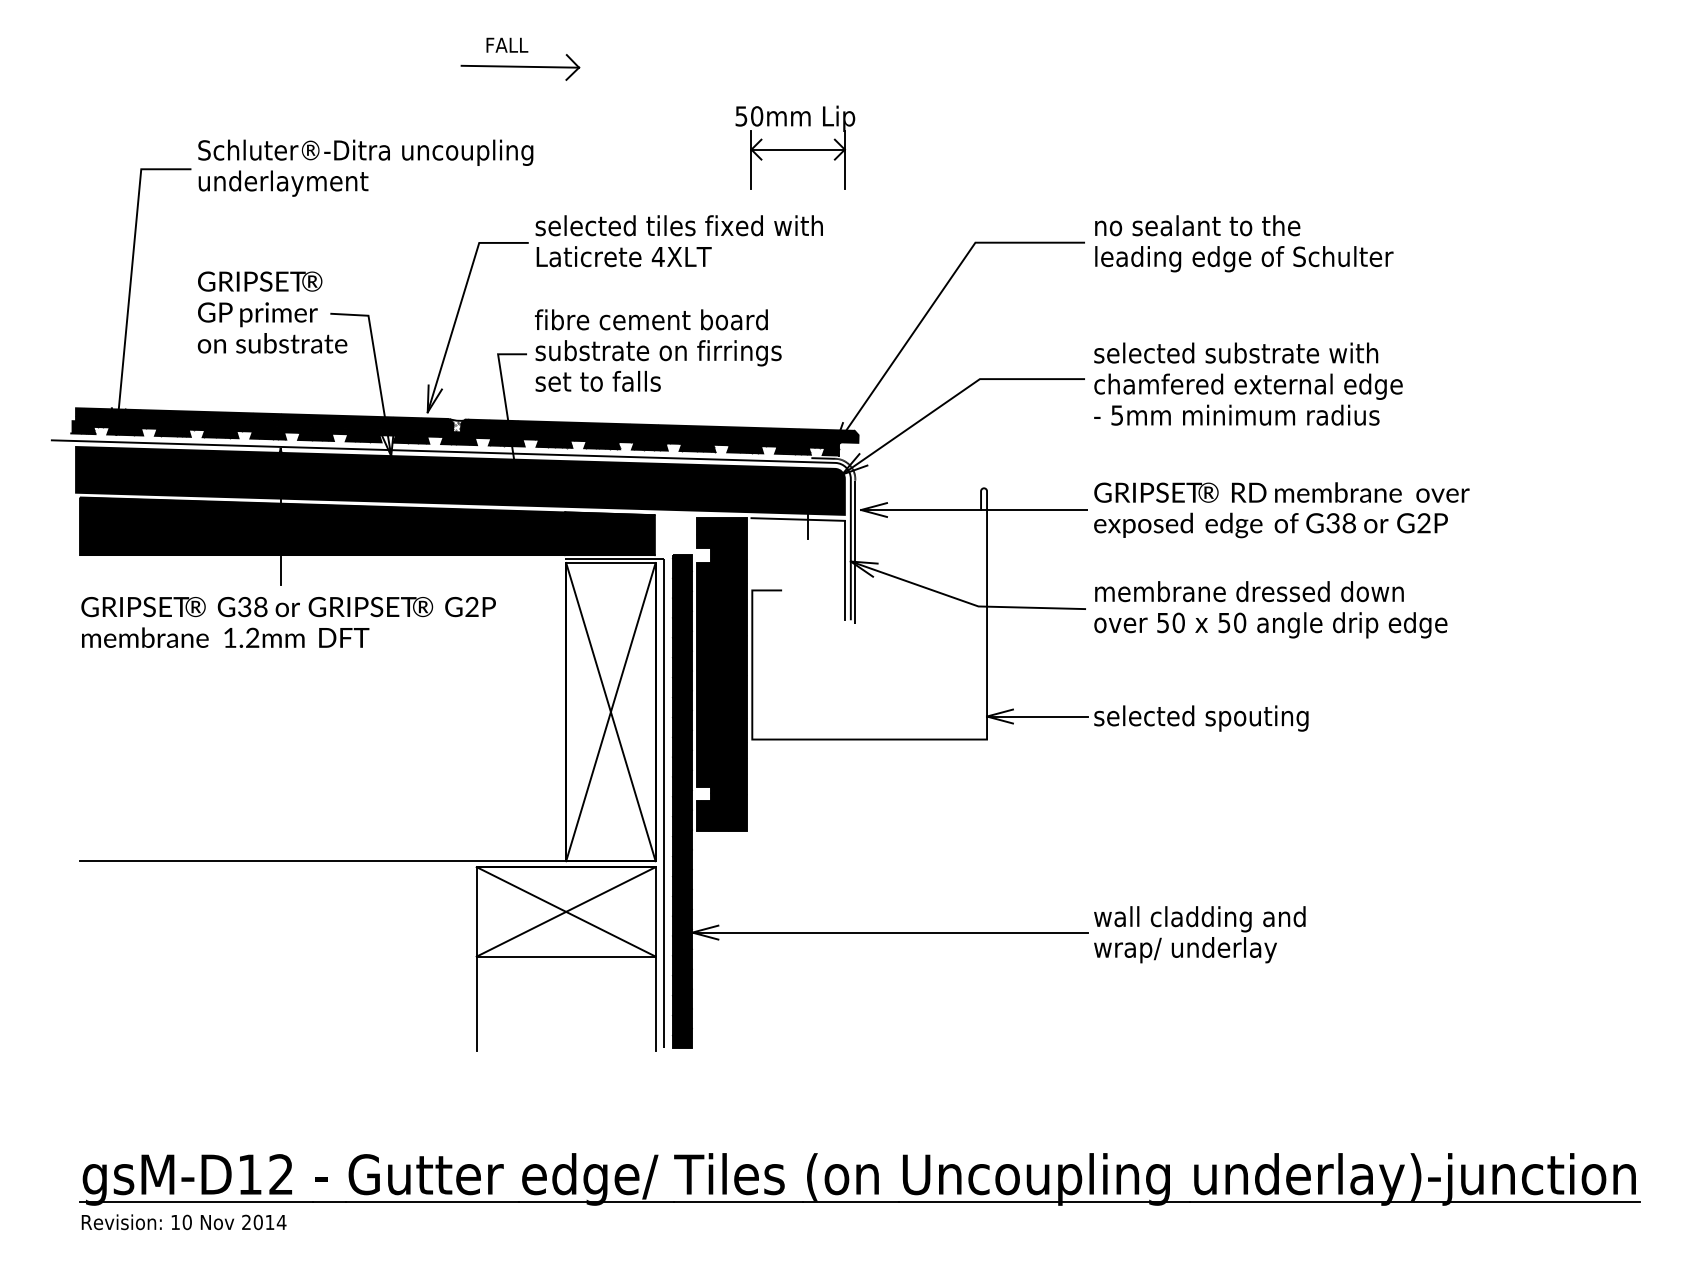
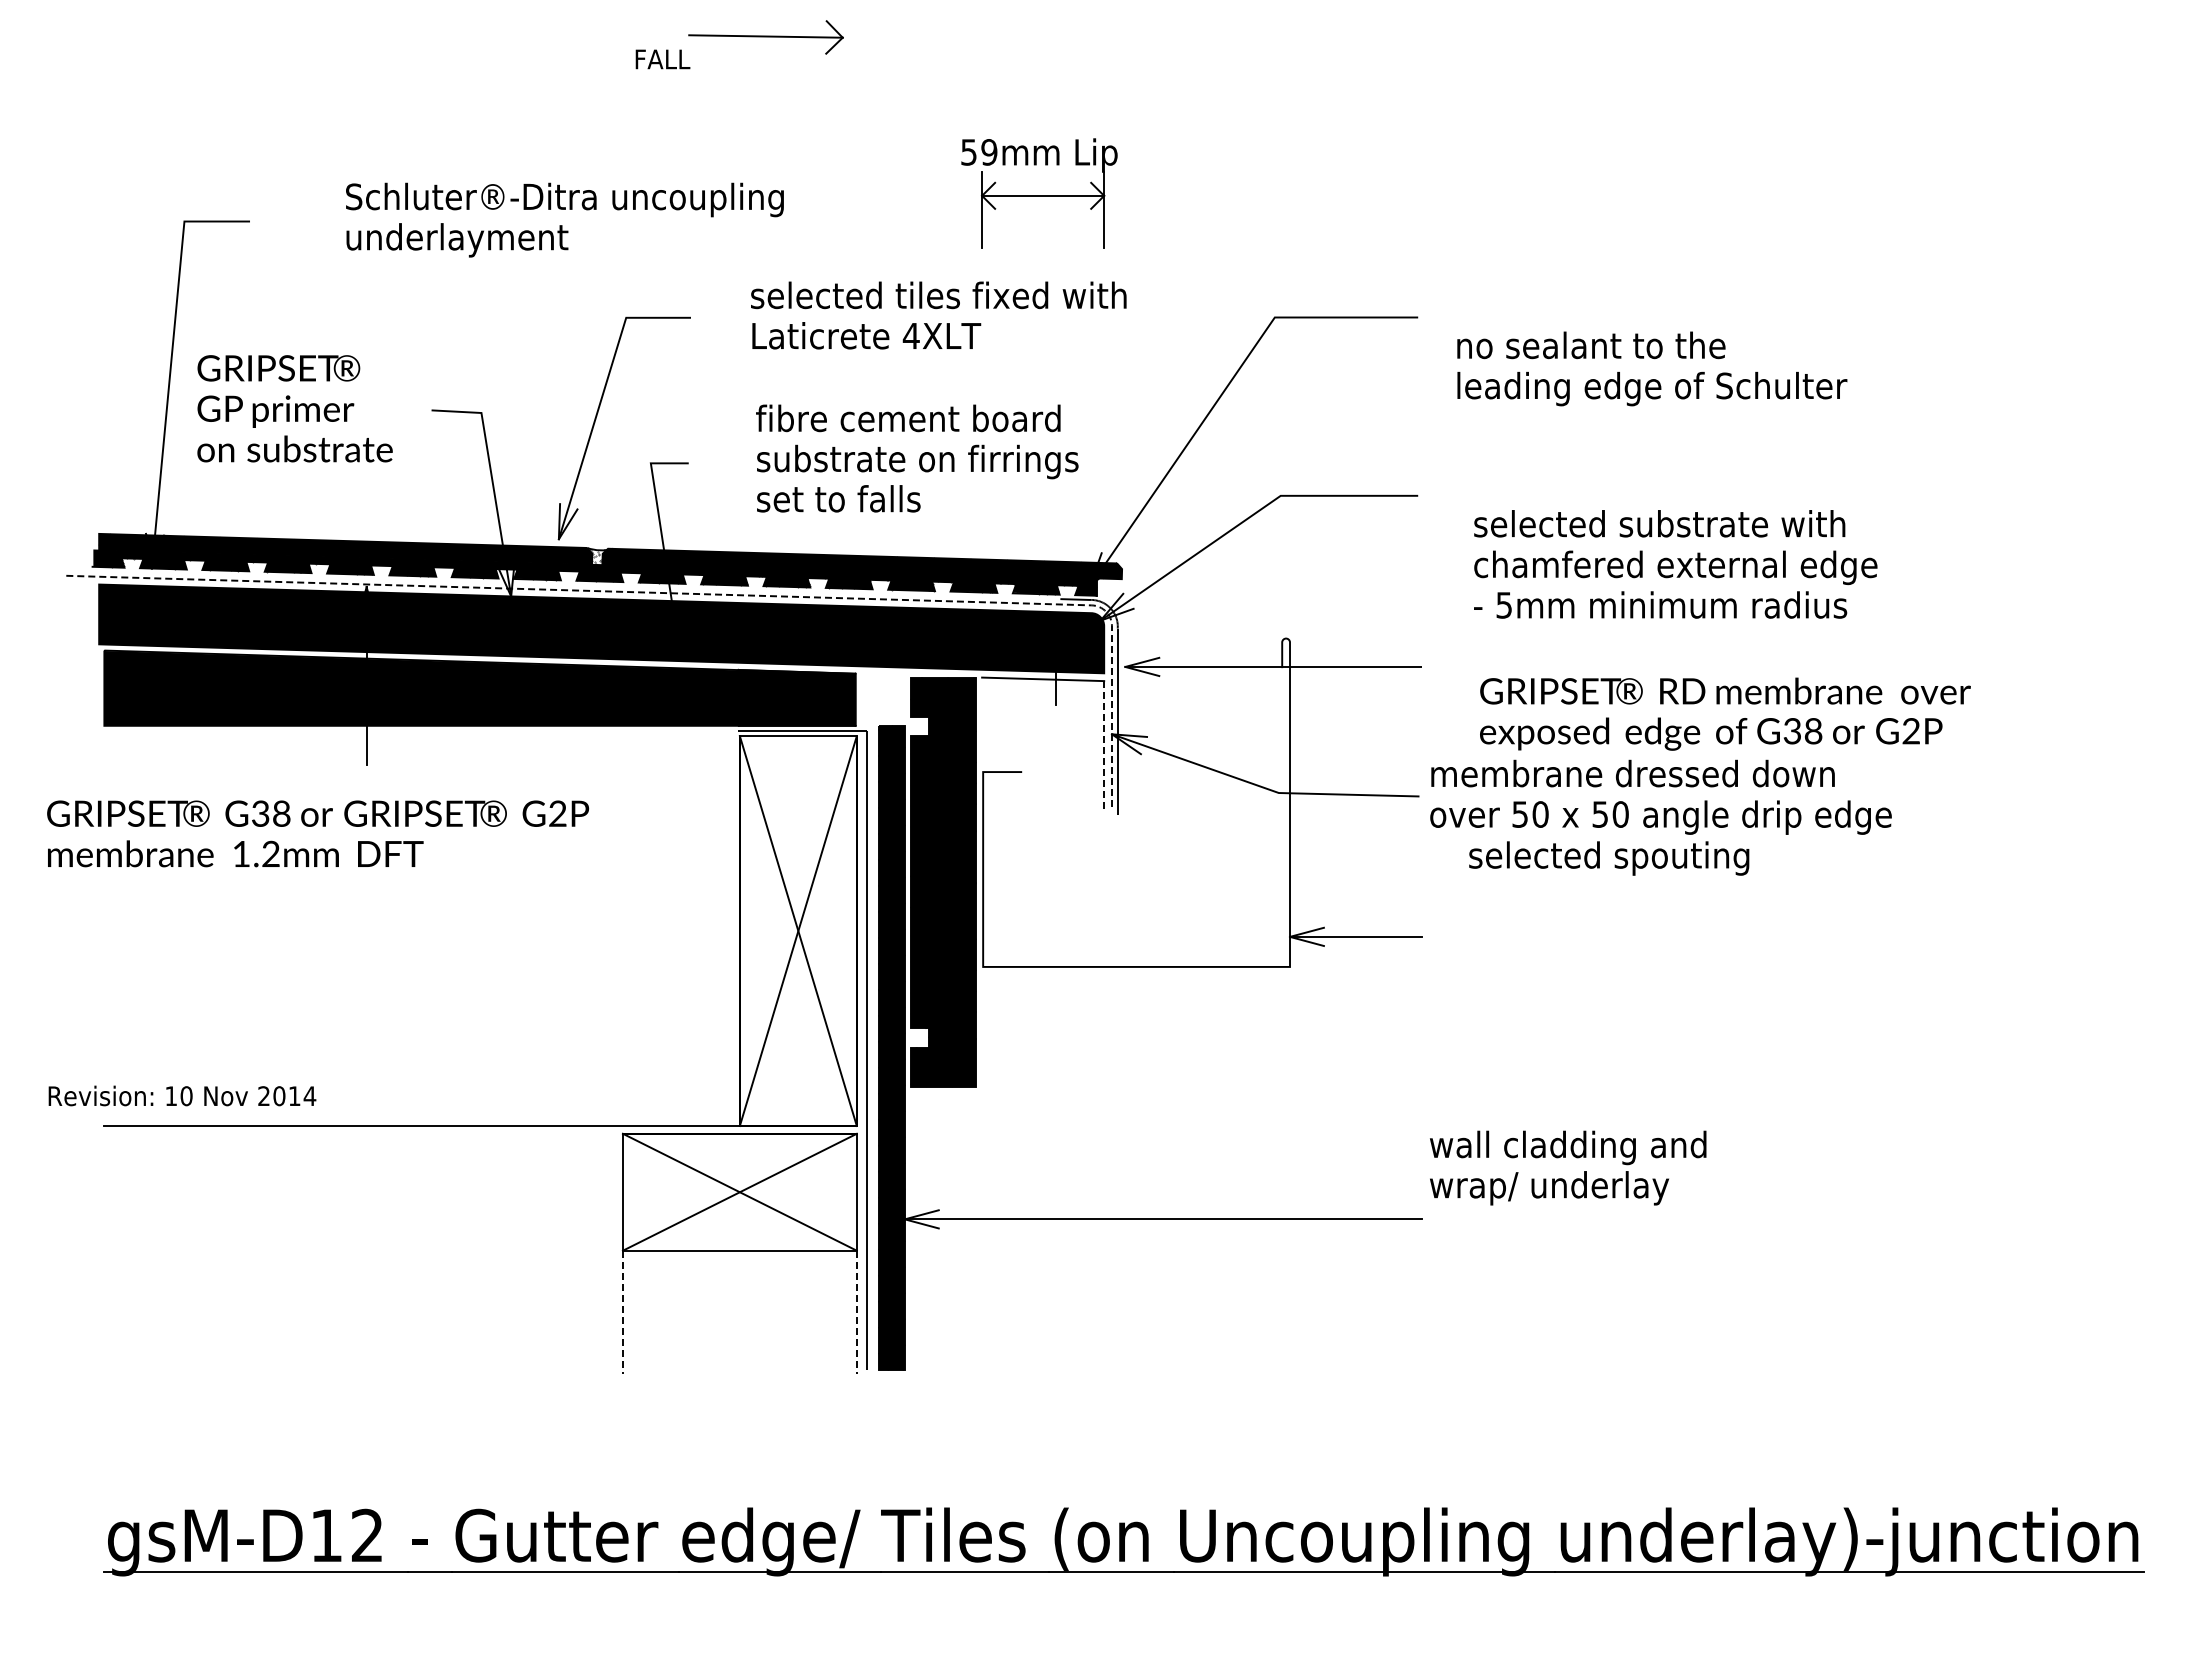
part: (519, 67) -> (765, 37), moved
text: (757, 116) -> (989, 152), 50mm -> 59mm
text: (365, 167) -> (564, 219), moved
text: (679, 241) -> (938, 315), moved
text: (1244, 243) -> (1652, 368), moved
text: (272, 312) -> (294, 408), moved
text: (658, 350) -> (917, 458), moved
text: (1248, 384) -> (1675, 564), moved
line: (530, 453) -> (693, 593), solid -> dashed
text: (1281, 509) -> (1725, 713), moved
line: (845, 570) -> (1104, 746), solid -> dashed
text: (288, 622) -> (318, 833), moved
text: (1201, 718) -> (1609, 858), moved
text: (1200, 934) -> (1568, 1167), moved
line: (476, 1003) -> (622, 1312), solid -> dashed
line: (655, 1003) -> (856, 1312), solid -> dashed
text: (184, 1221) -> (182, 1095), moved

